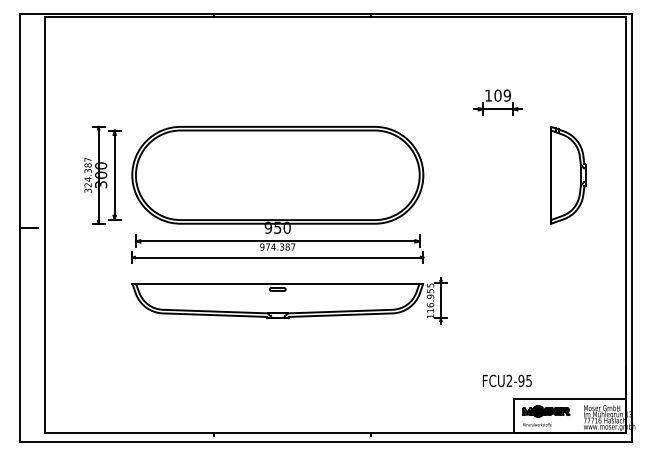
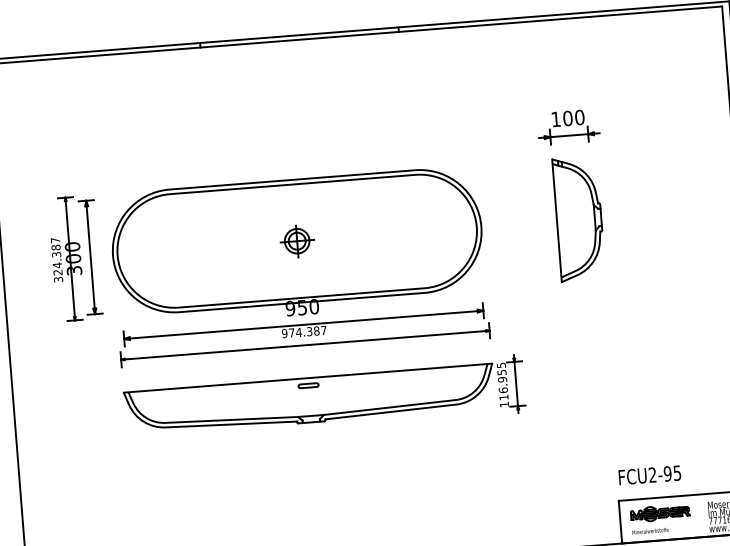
text: (506, 95) -> (578, 117), 109 -> 100
part: (277, 175) -> (296, 241), added
part: (568, 175) -> (579, 219), moved
text: (506, 380) -> (648, 474), moved

